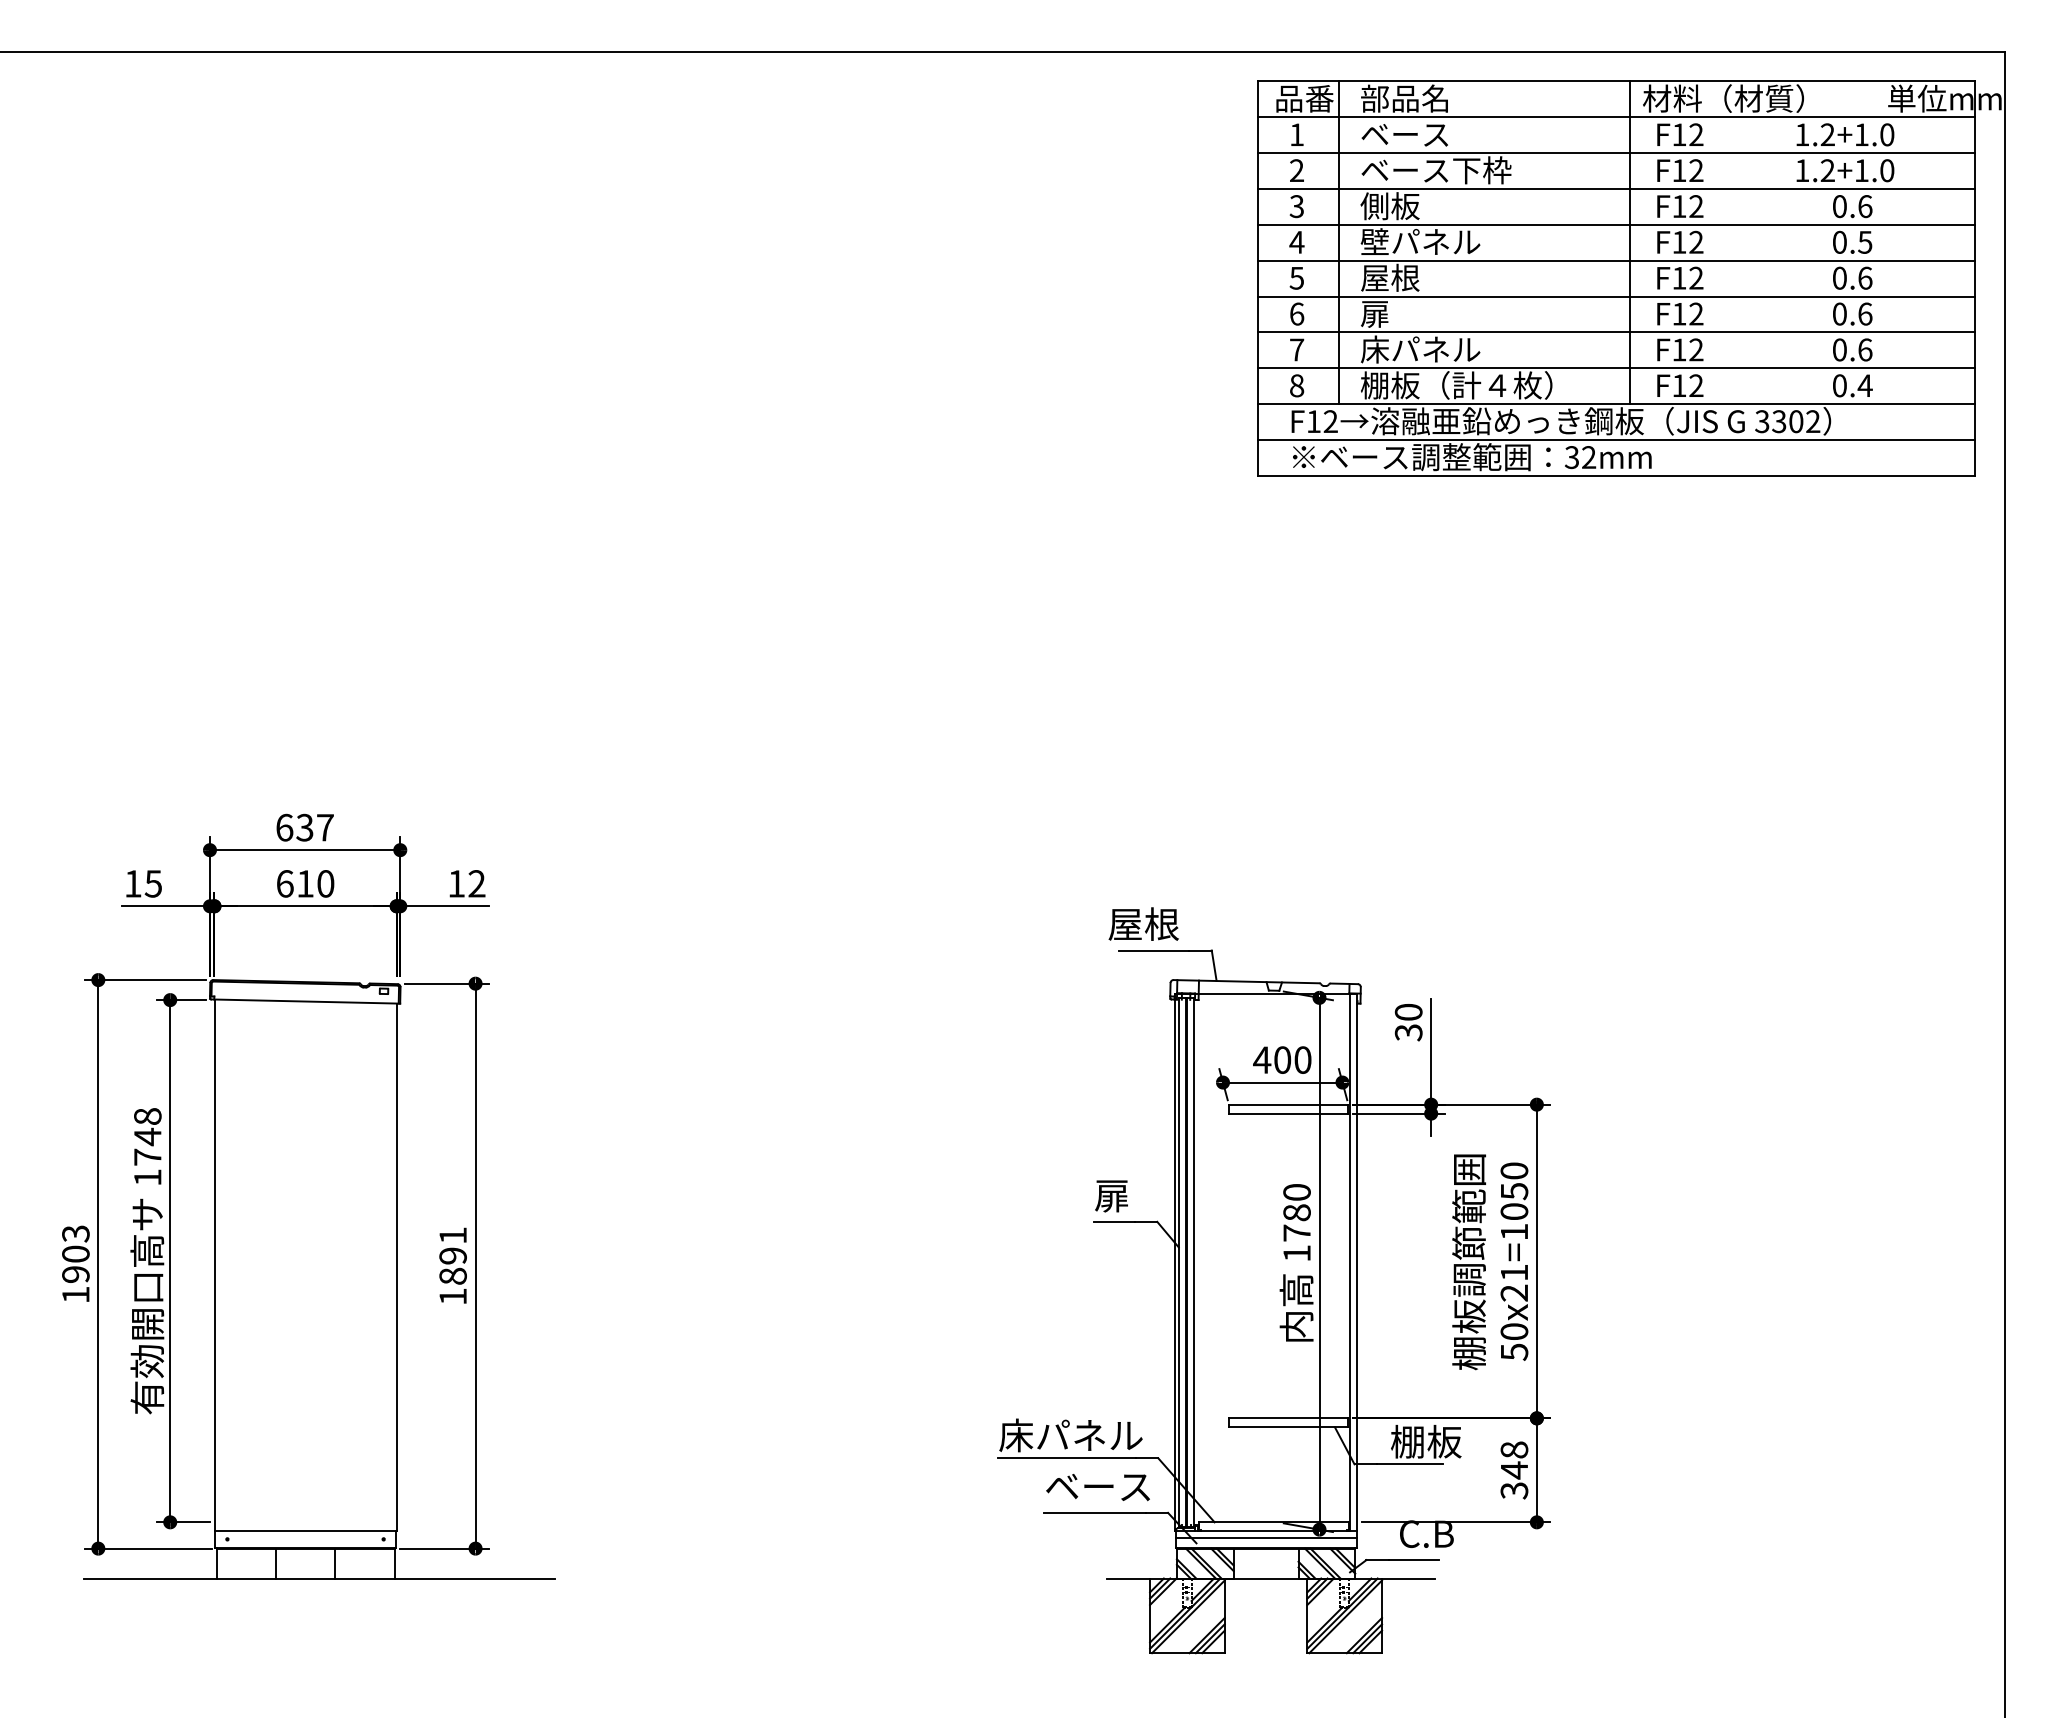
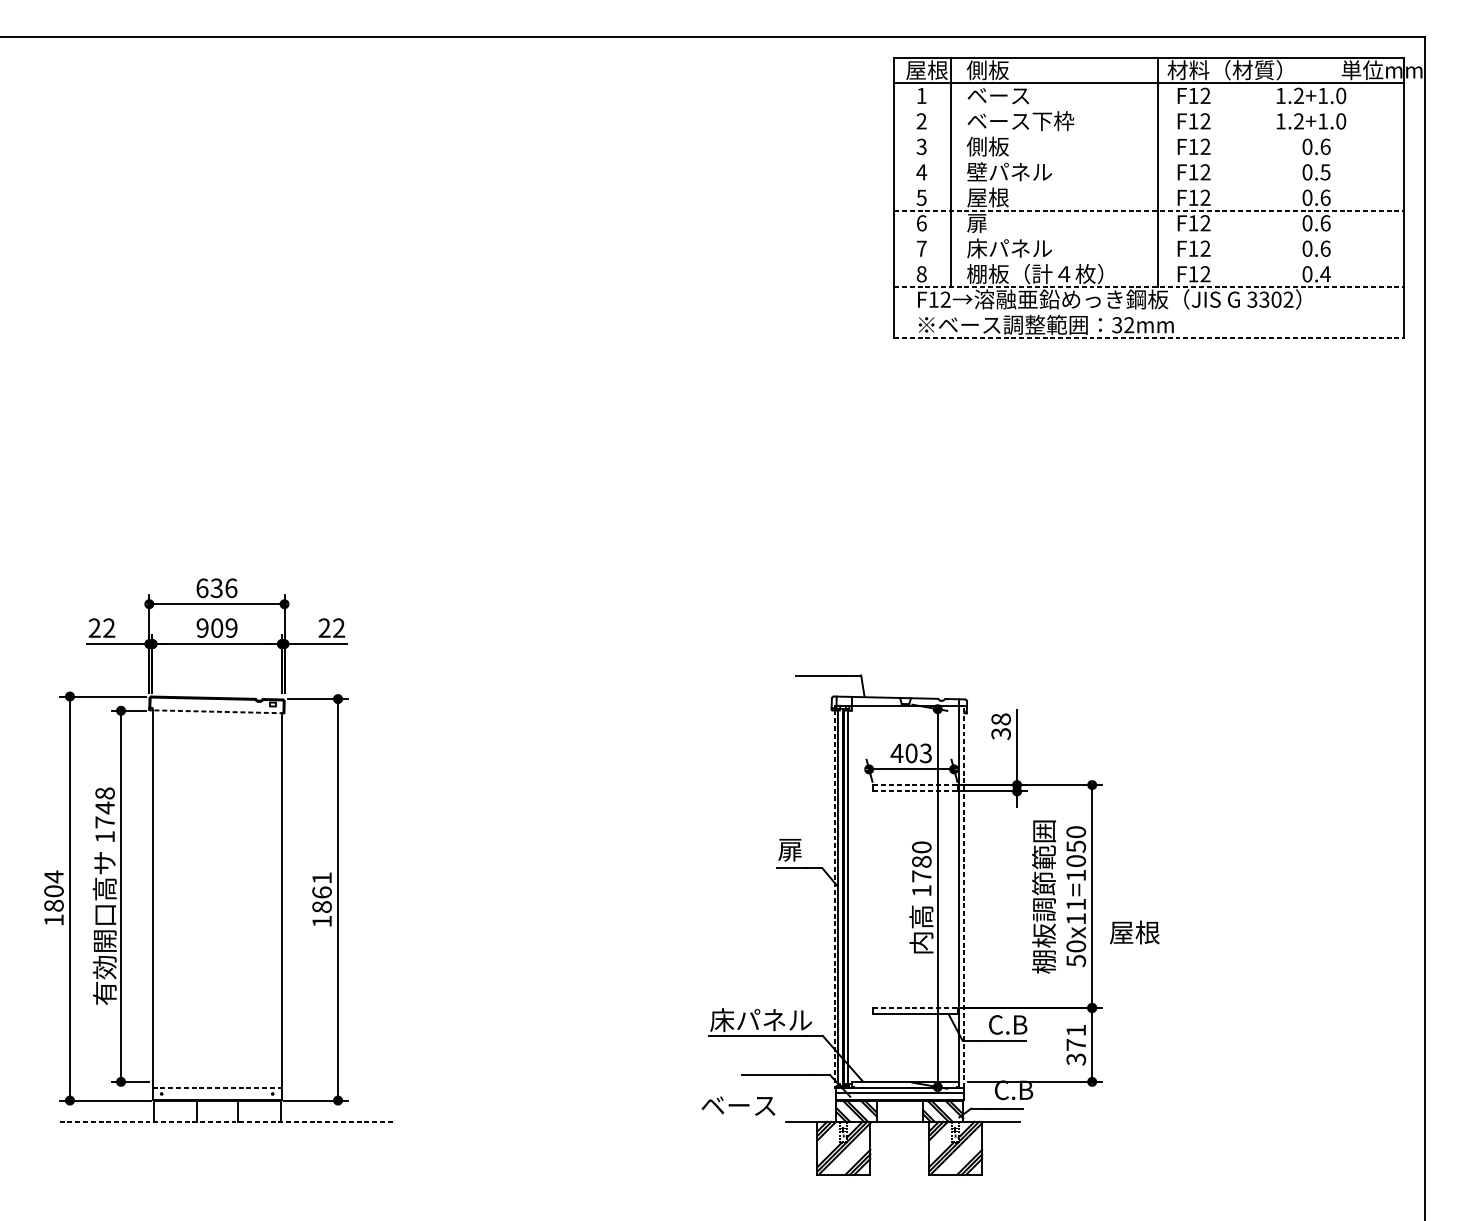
text: (1304, 98) -> (927, 70), 品番 -> 屋根
text: (1403, 98) -> (997, 70), 部品名 -> 側板
line: (1616, 153) -> (1148, 109), removed
line: (1616, 189) -> (1148, 134), removed
line: (1616, 224) -> (1148, 159), removed
line: (1616, 260) -> (1148, 185), removed
line: (1616, 296) -> (1148, 210), solid -> dashed
line: (1616, 332) -> (1148, 236), removed
line: (1616, 368) -> (1148, 261), removed
line: (1616, 404) -> (1148, 287), solid -> dashed
line: (1616, 439) -> (1148, 312), removed
line: (1616, 475) -> (1148, 337), solid -> dashed
text: (325, 827) -> (231, 588), 637 -> 636
text: (142, 883) -> (101, 627), 15 -> 22
text: (305, 883) -> (217, 627), 610 -> 909
text: (456, 883) -> (324, 627), 12 -> 22
text: (1143, 923) -> (1134, 932), moved
line: (305, 1001) -> (217, 711), solid -> dashed
text: (1408, 1011) -> (1000, 718), 30 -> 38
text: (1302, 1059) -> (925, 752), 400 -> 403
line: (1288, 1104) -> (915, 784), solid -> dashed
line: (1288, 1113) -> (915, 791), solid -> dashed
text: (75, 1253) -> (53, 890), 1903 -> 1804
text: (452, 1255) -> (321, 892), 1891 -> 1861
line: (1357, 1262) -> (964, 897), solid -> dashed
line: (1174, 1265) -> (834, 899), solid -> dashed
text: (1513, 1292) -> (1075, 918), 50x21=1050 -> 50x11=1050
line: (1288, 1418) -> (915, 1008), solid -> dashed
text: (1426, 1441) -> (1013, 1024), 棚板 -> C.B
text: (1514, 1460) -> (1076, 1037), 348 -> 371
text: (1097, 1487) -> (738, 1106), moved
line: (306, 1531) -> (217, 1088), solid -> dashed
line: (319, 1578) -> (227, 1121), solid -> dashed

